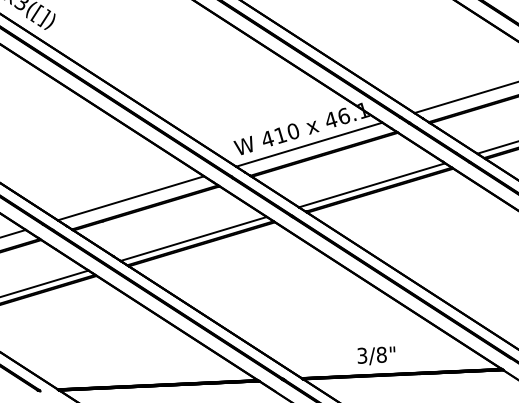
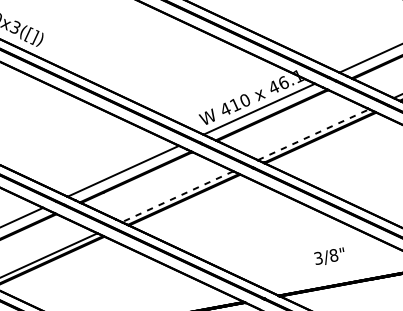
line: (372, 185) -> (313, 134), solid -> dashed
line: (193, 239) -> (177, 197), solid -> dashed
text: (376, 355) -> (329, 256), moved

